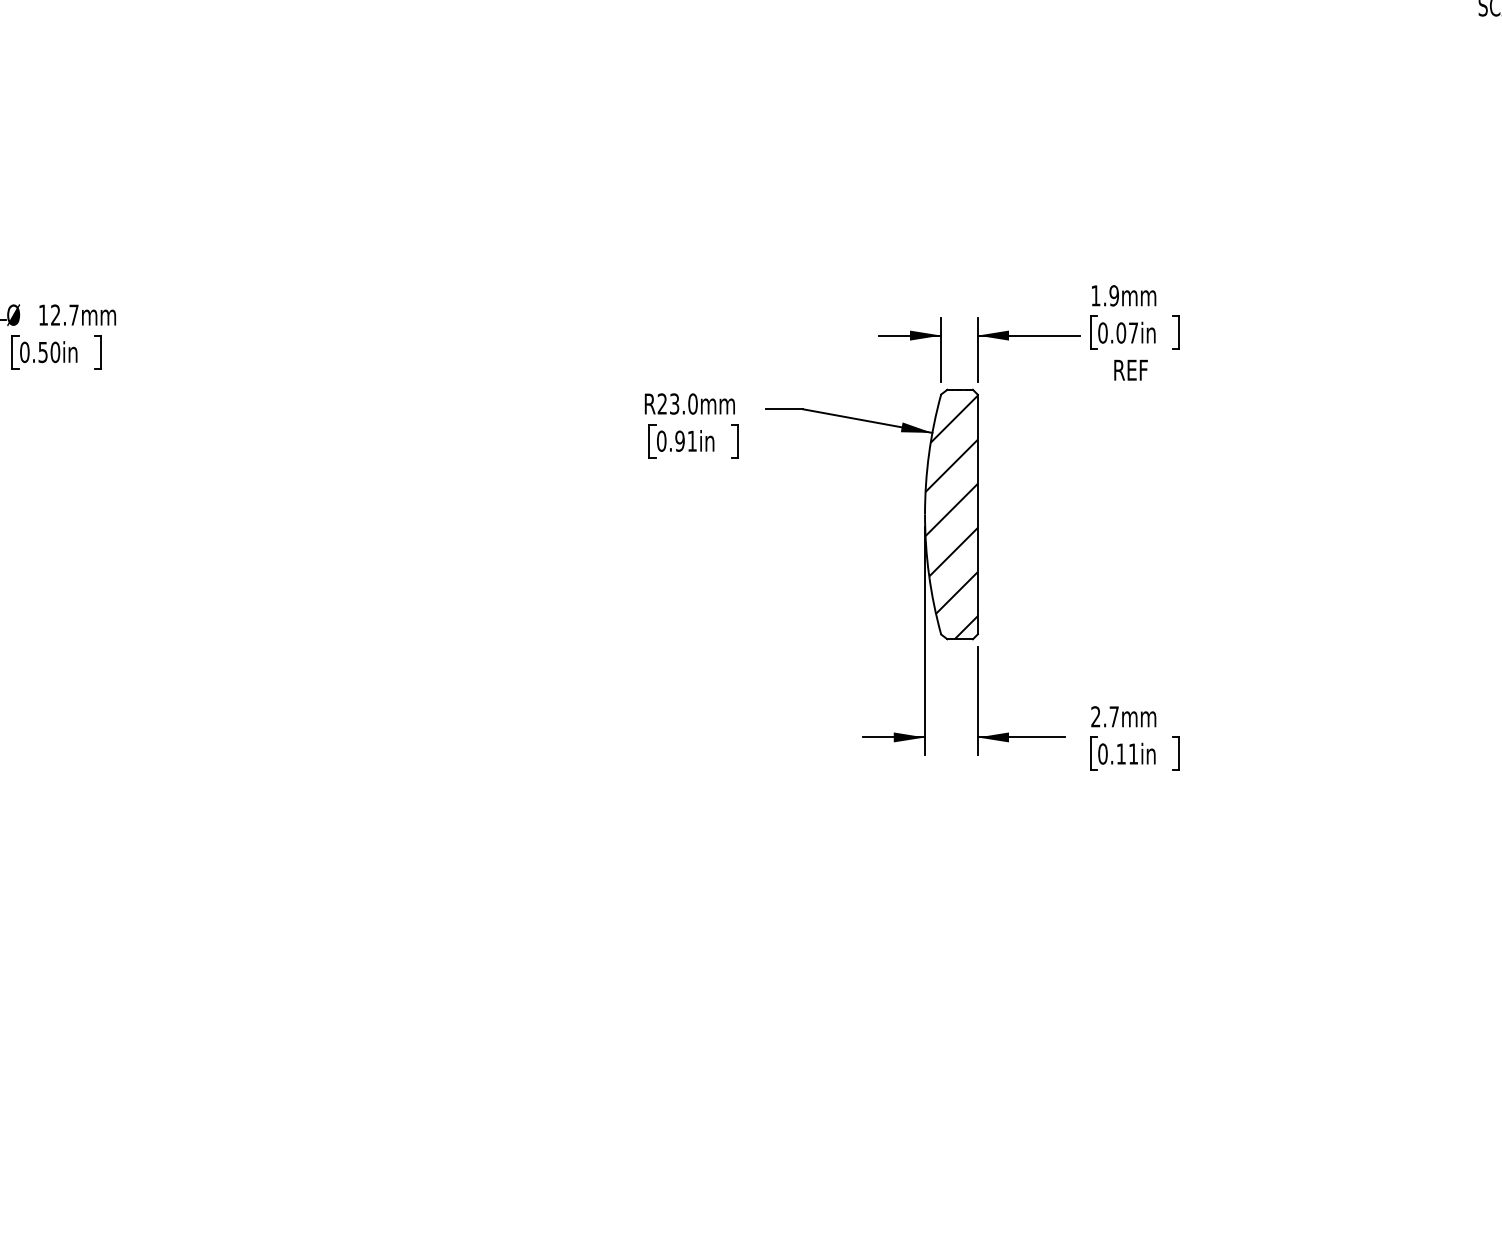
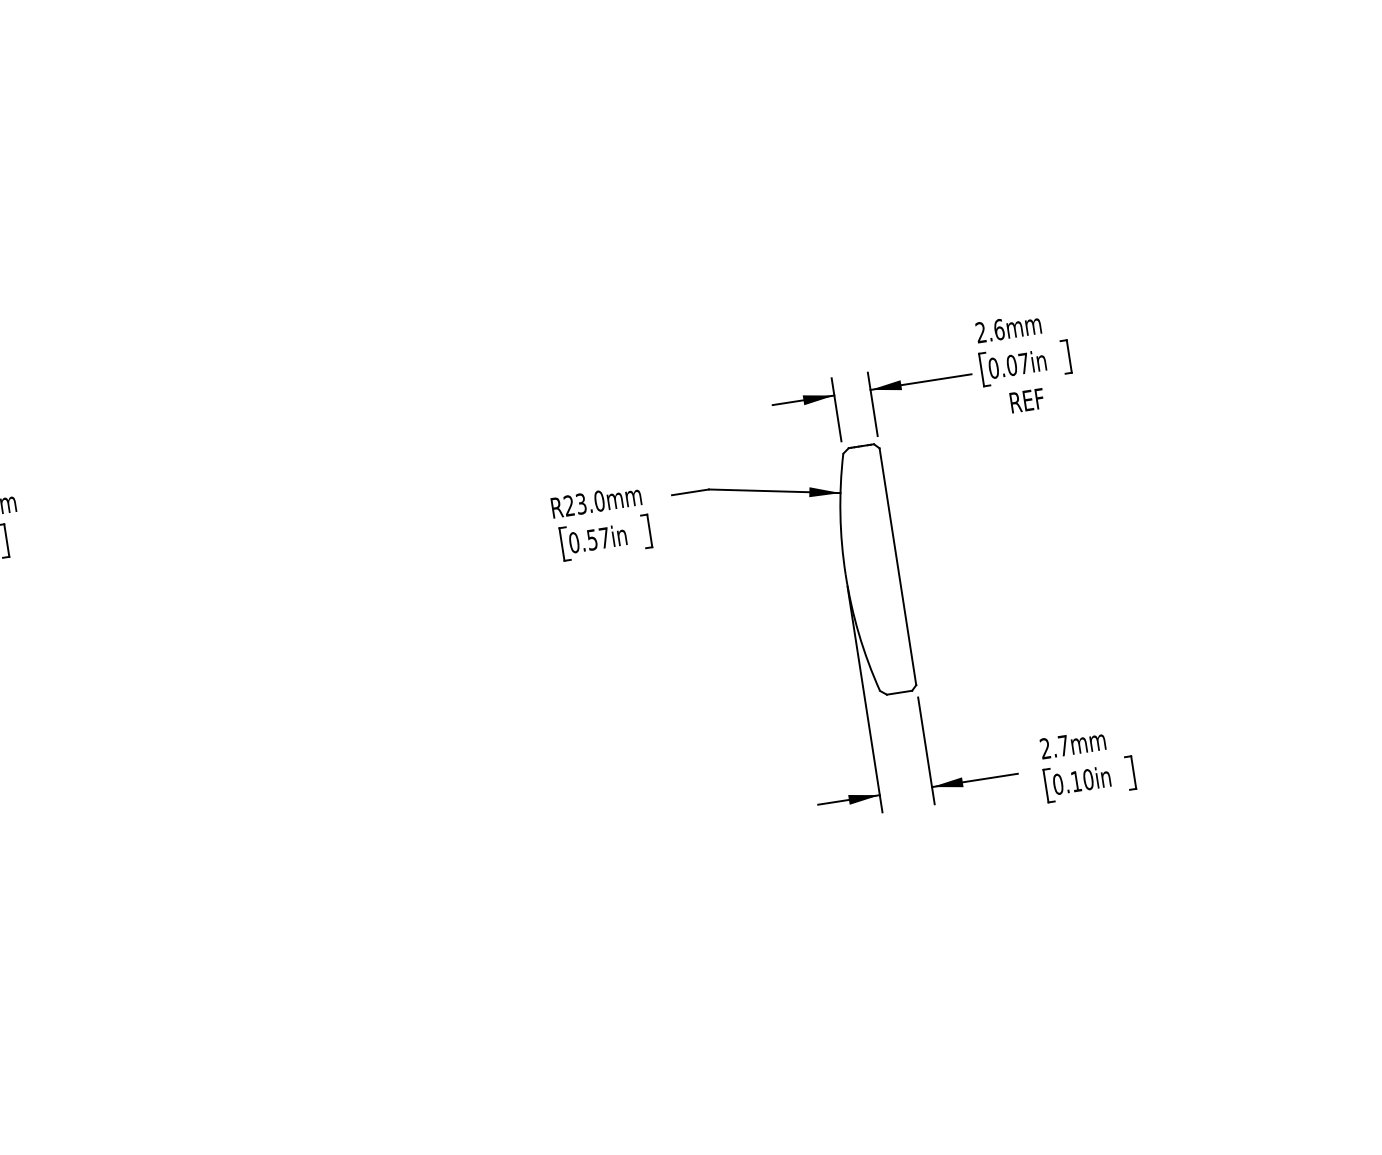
text: (1105, 295) -> (990, 330), 1.9mm -> 2.6mm
text: (685, 440) -> (597, 538), 0.91in -> 0.57in
hatch: (951, 517) -> (872, 573), removed
text: (1133, 753) -> (1088, 779), 0.11in -> 0.10in

